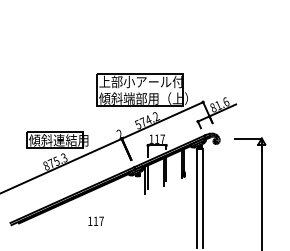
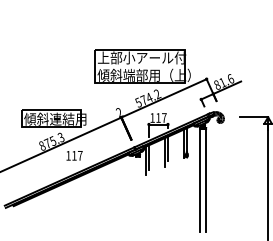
text: (95, 220) -> (73, 154), moved

